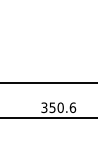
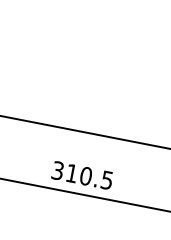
text: (62, 107) -> (89, 176), 350.6 -> 310.5

